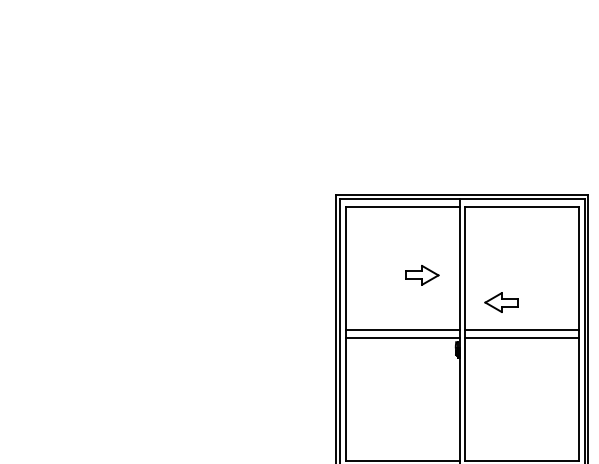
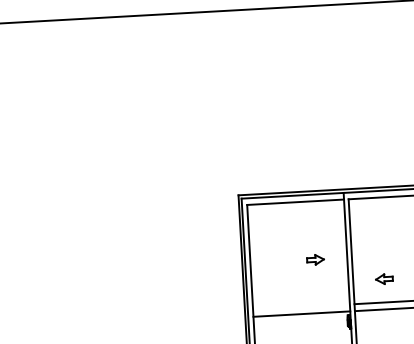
part: (422, 275) -> (315, 259), size x0.6
part: (501, 302) -> (384, 279), size x0.6
line: (402, 329) -> (301, 306), removed

